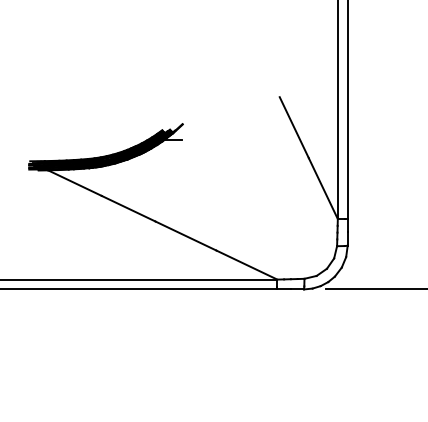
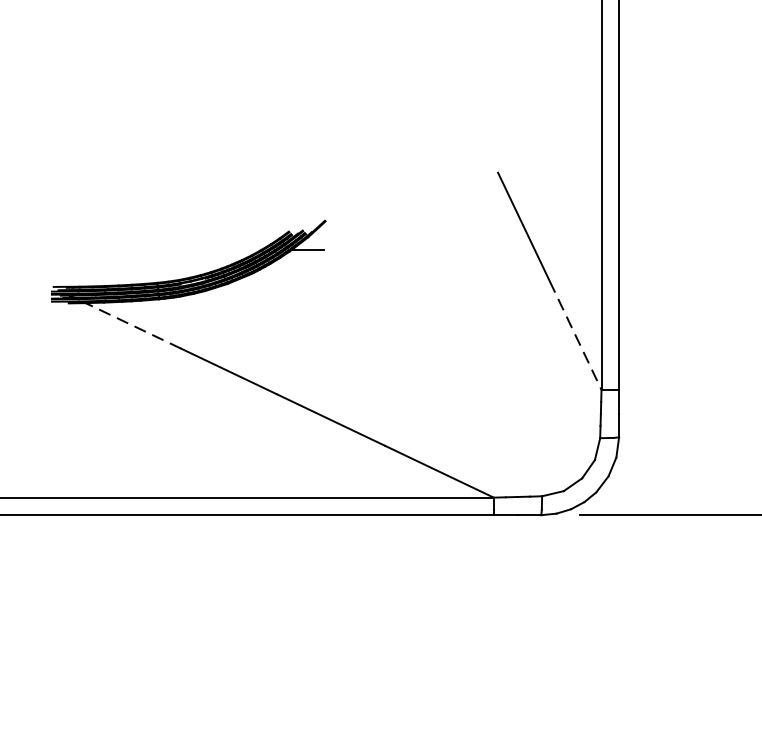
line: (74, 183) -> (132, 326), solid -> dashed
line: (323, 188) -> (575, 335), solid -> dashed

